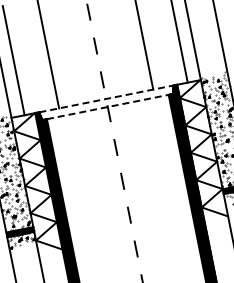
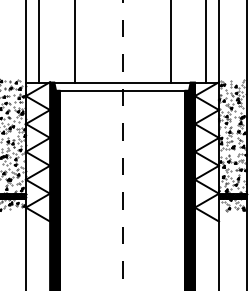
line: (107, 98) -> (123, 82), dashed -> solid
line: (107, 106) -> (122, 90), dashed -> solid

